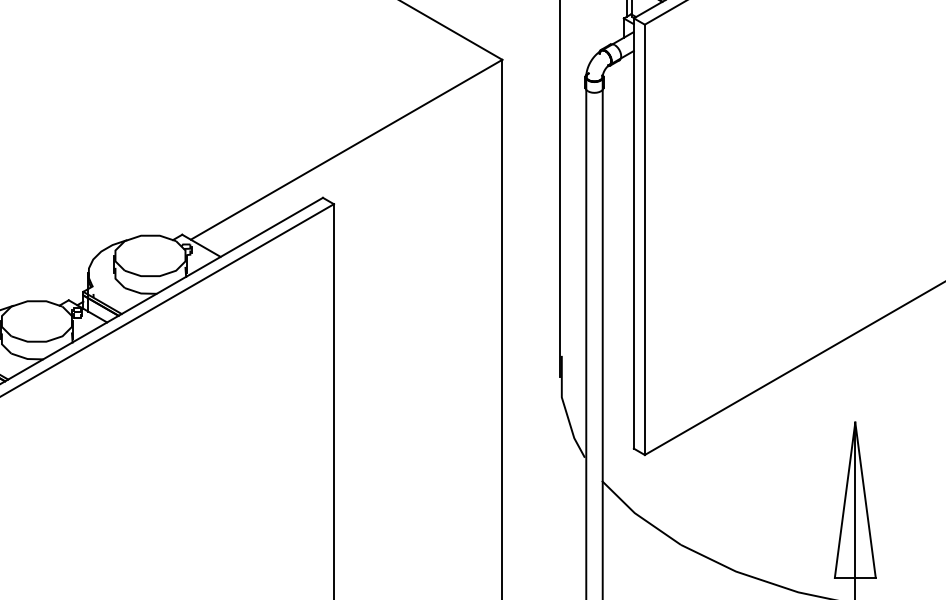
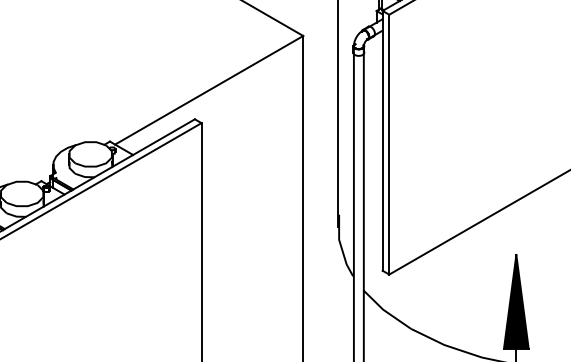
fill: (855, 499) -> (516, 301), added

